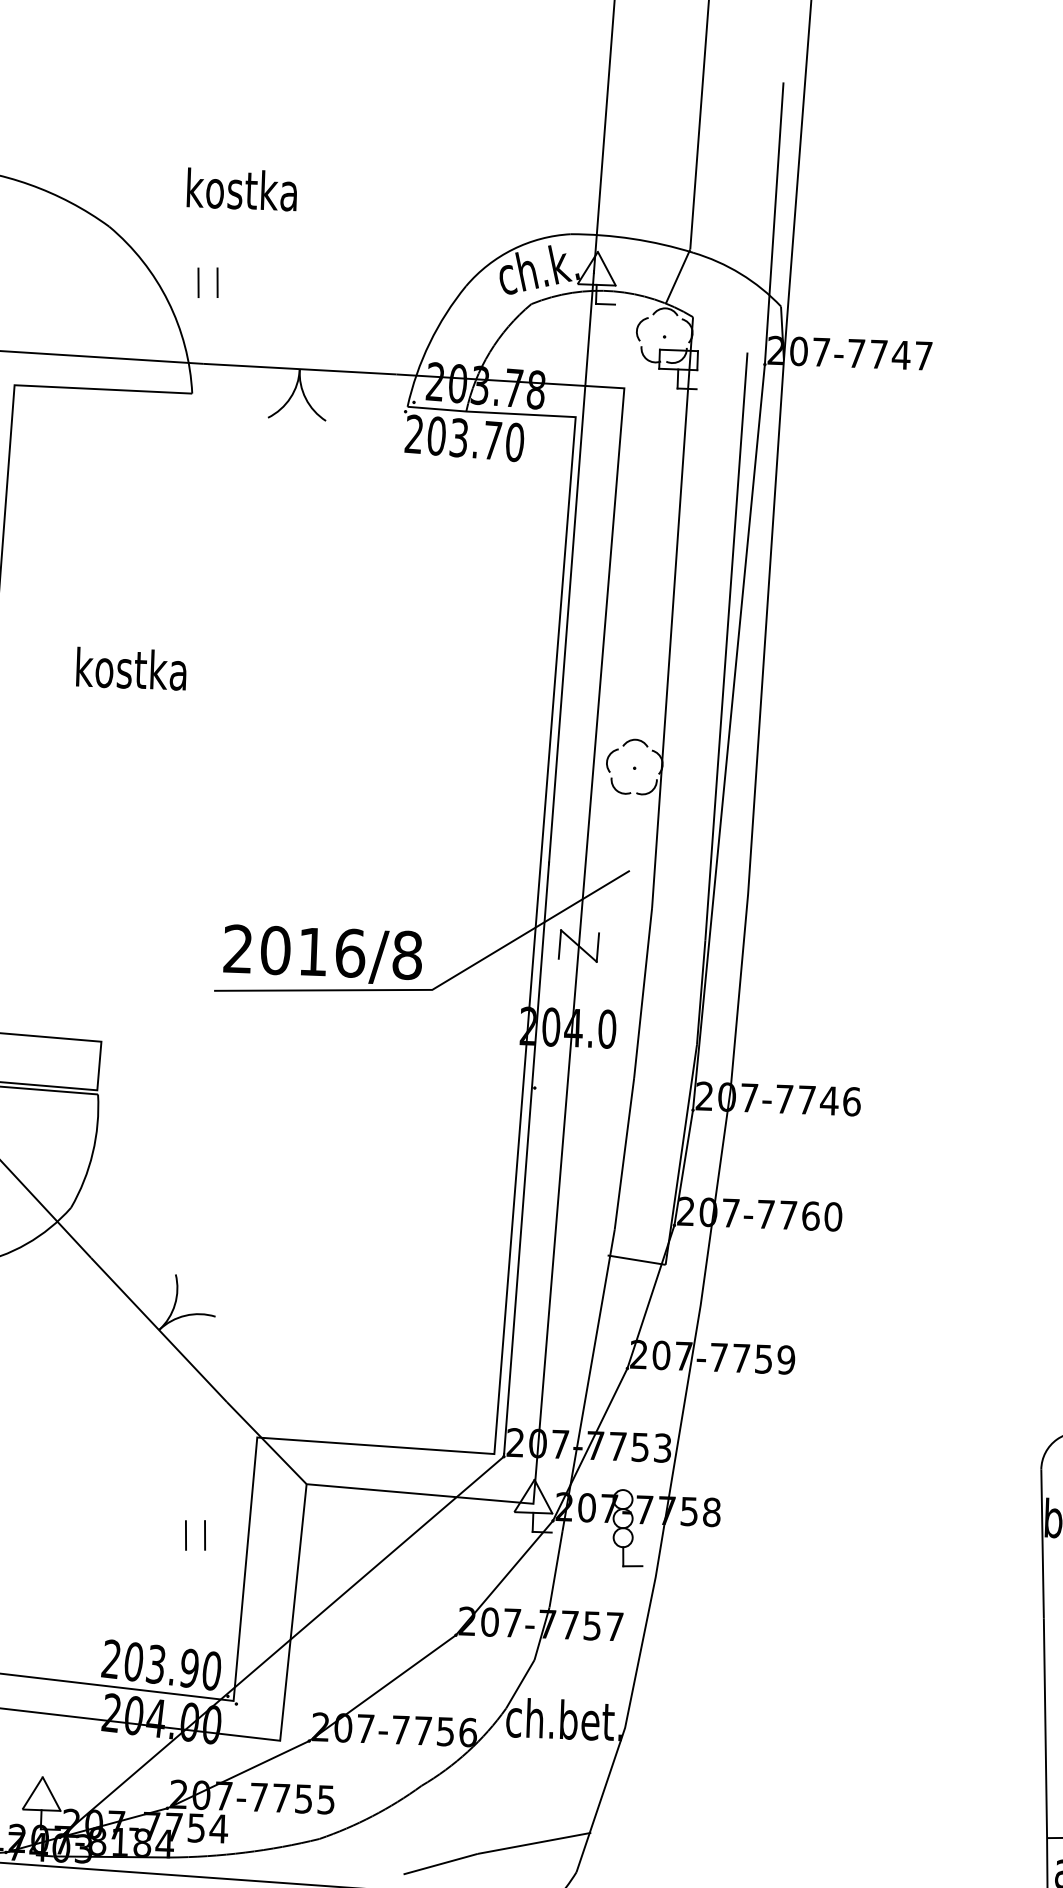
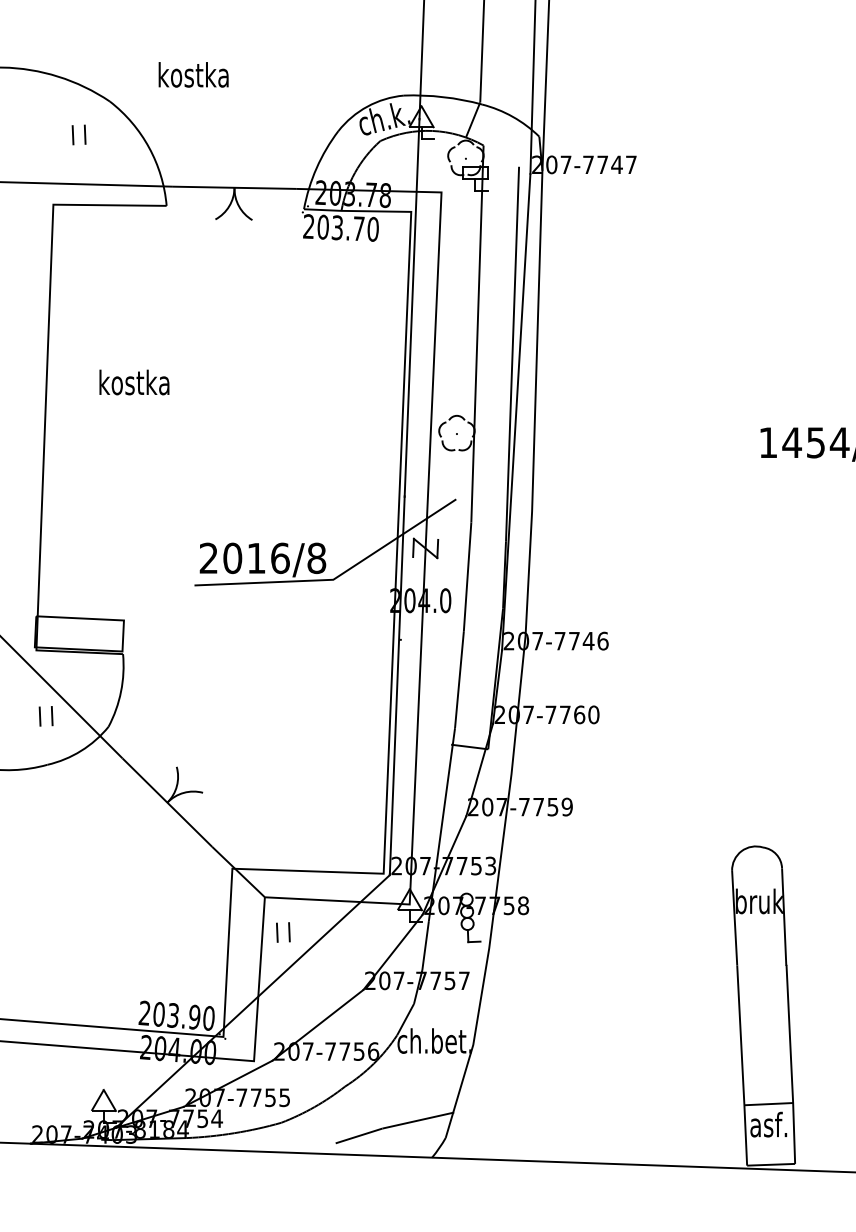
part: (207, 281) -> (78, 134), moved
part: (195, 1535) -> (283, 932), moved

